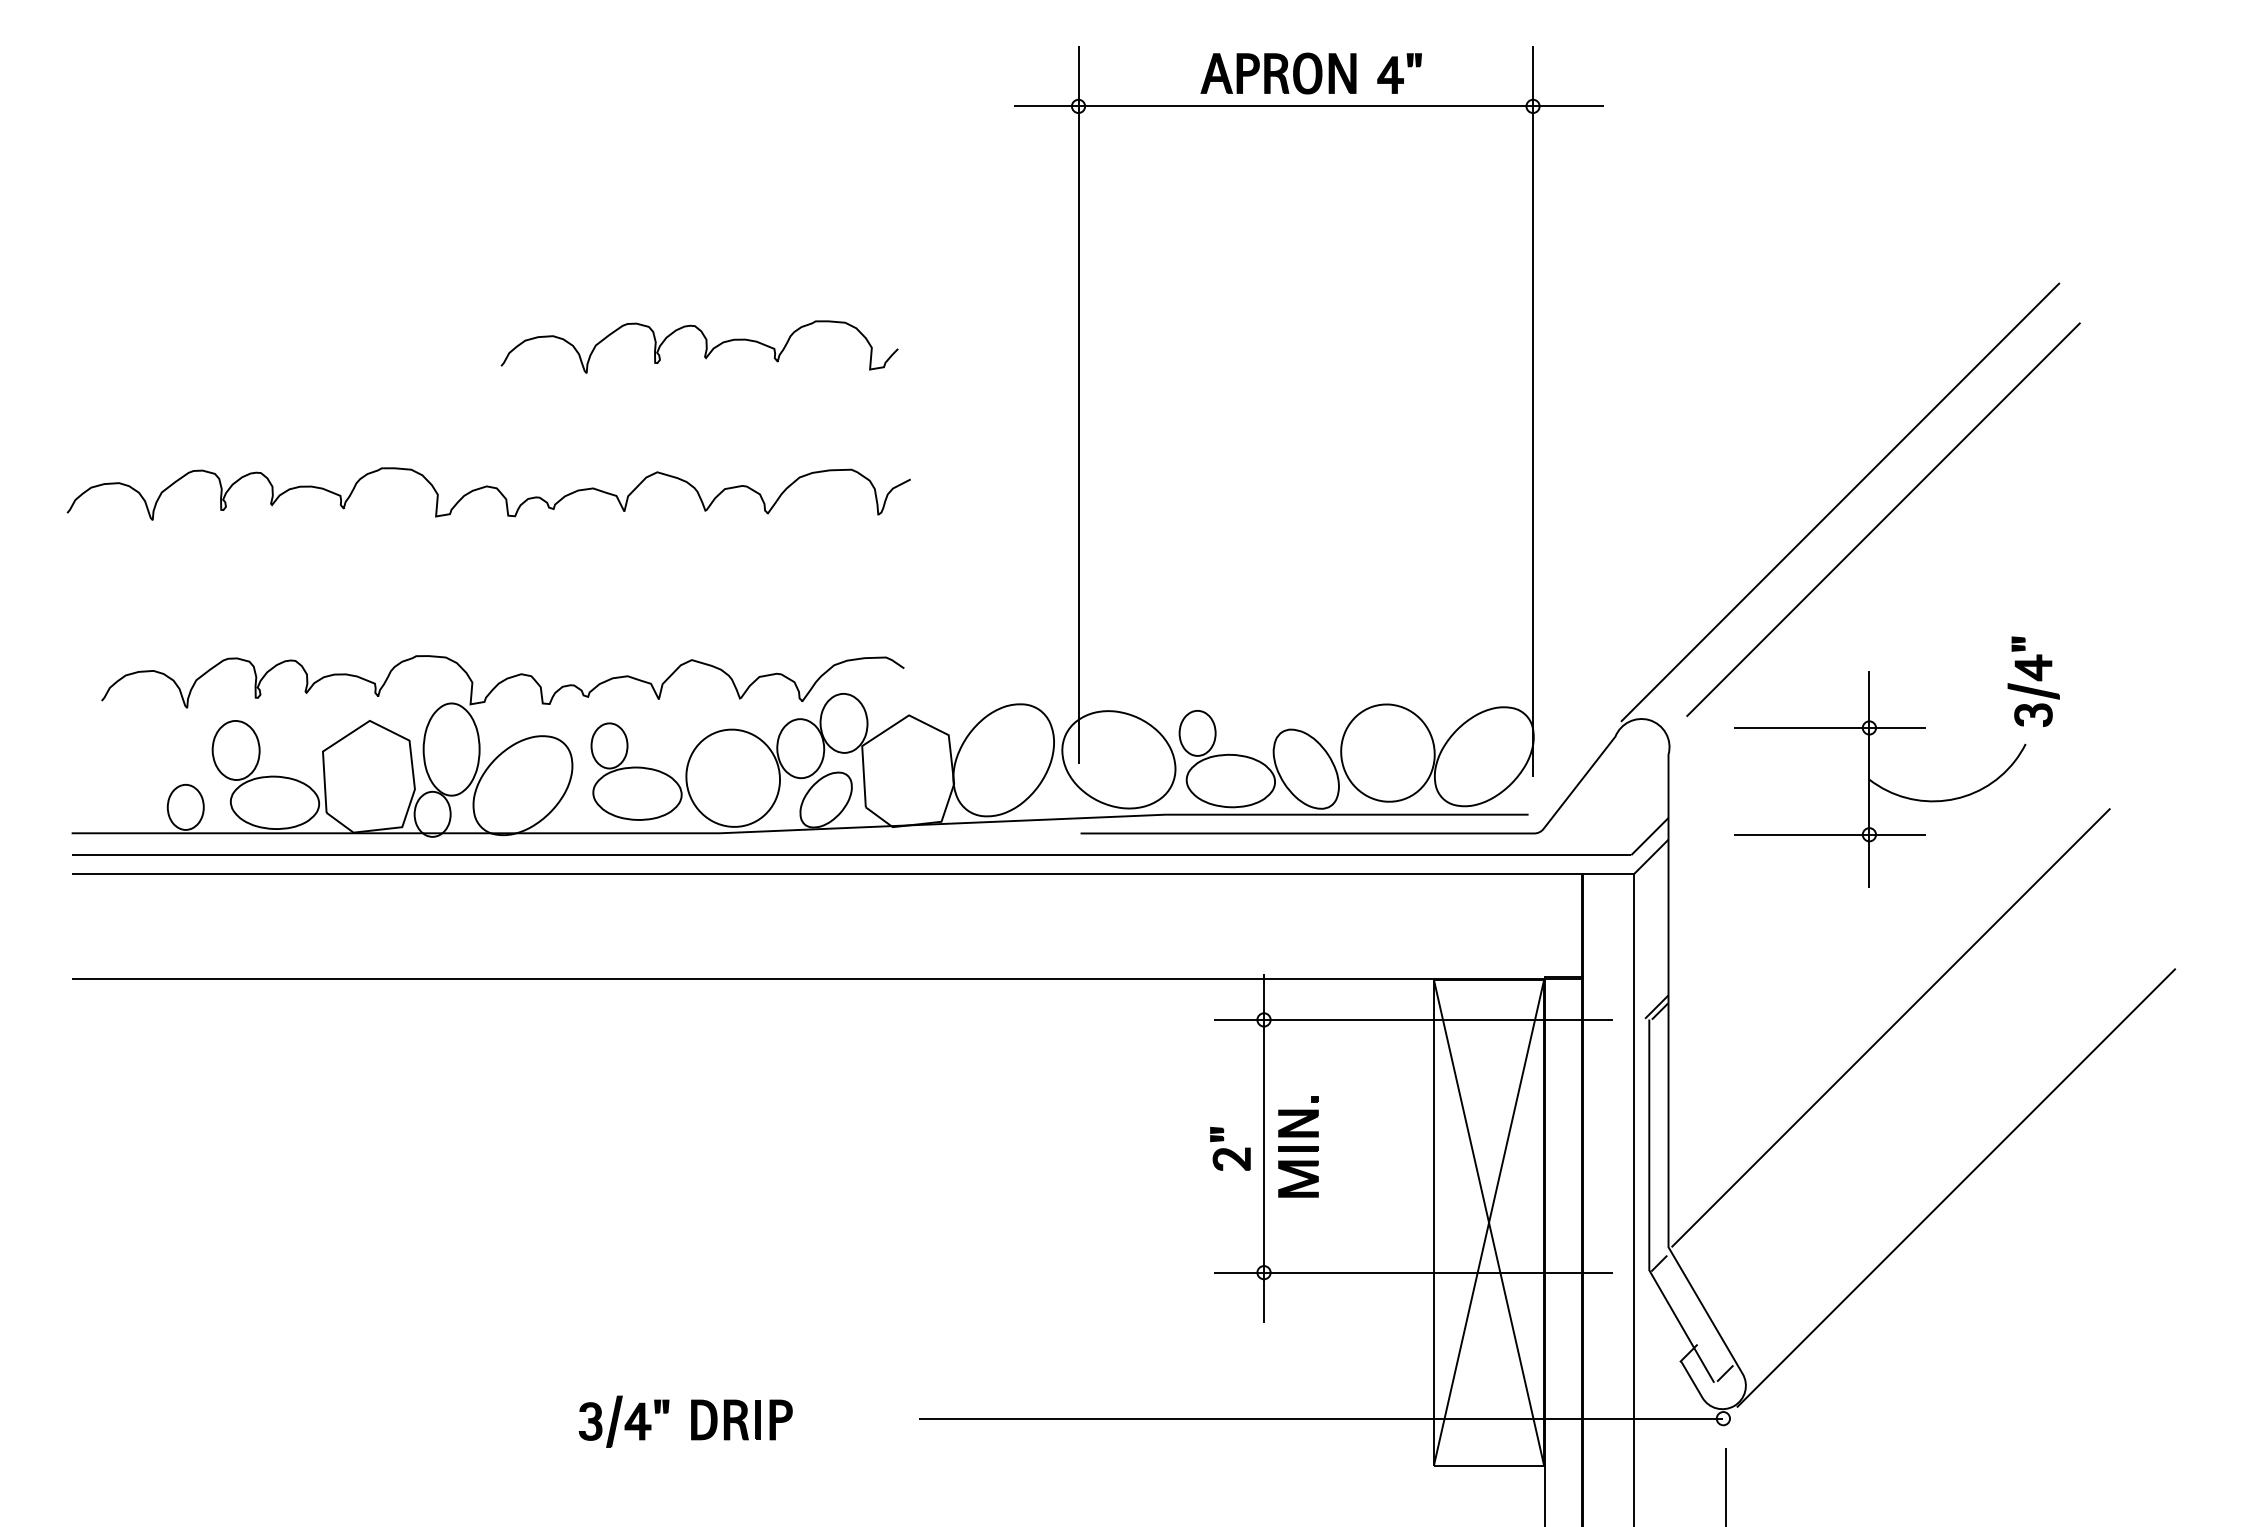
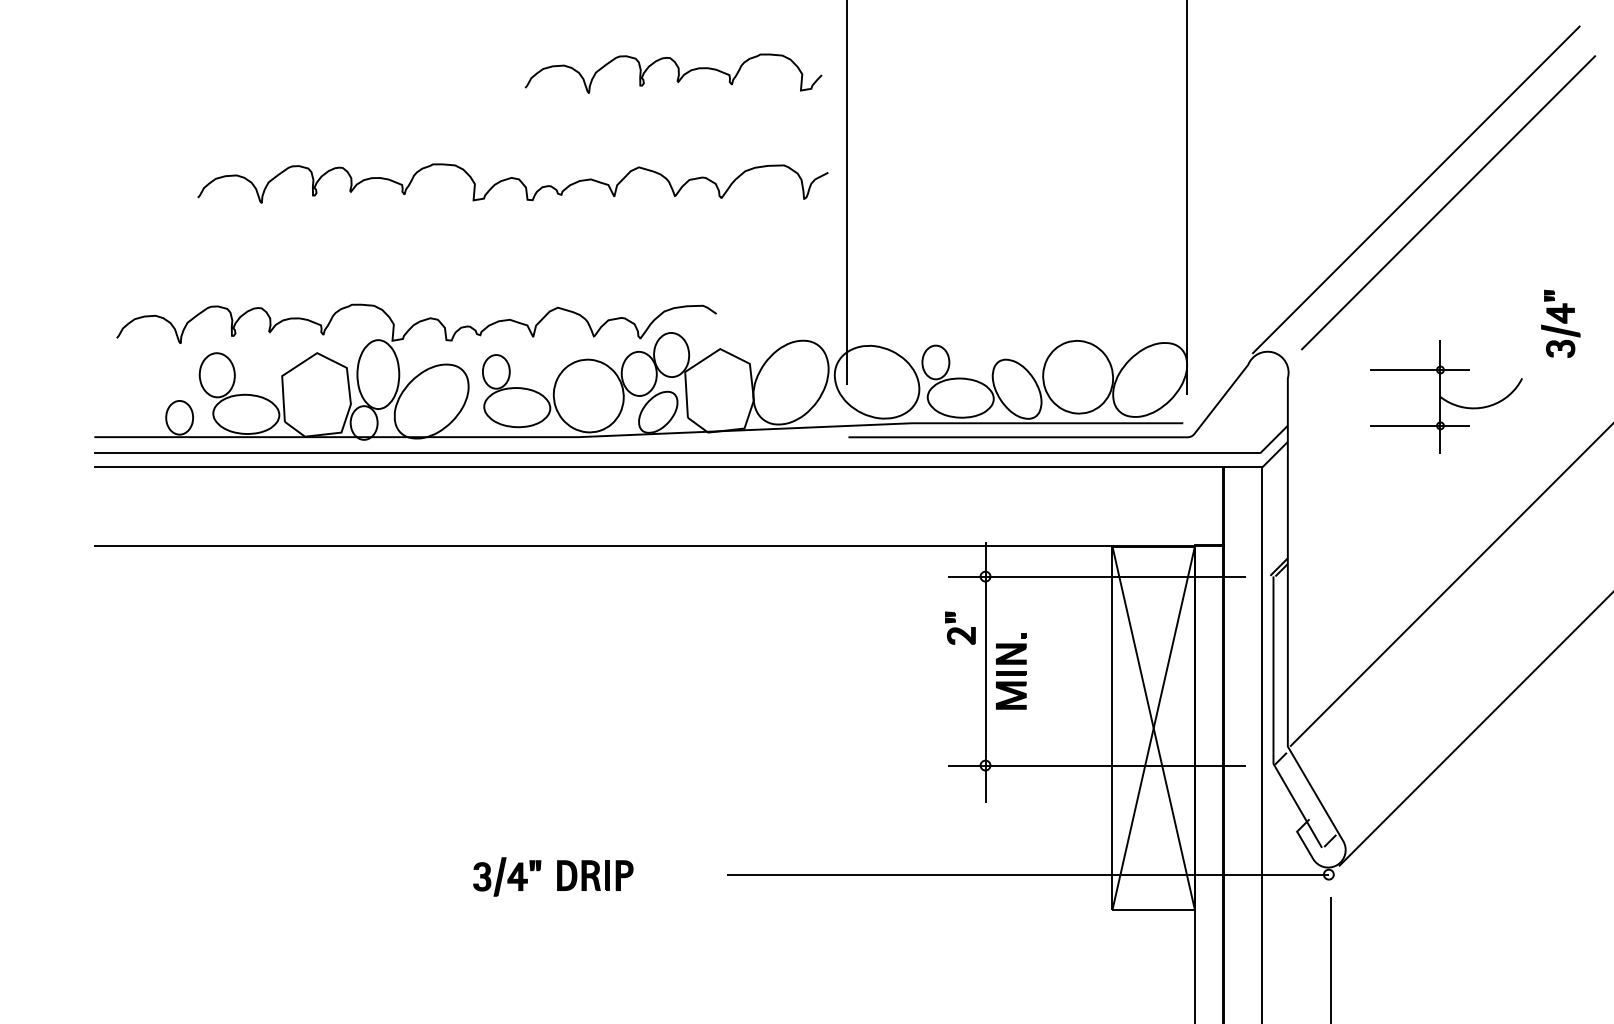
part: (699, 346) -> (673, 73), moved
part: (488, 493) -> (512, 183), moved
part: (1880, 779) -> (1446, 396), size x0.7
part: (1230, 1148) -> (960, 627), moved

